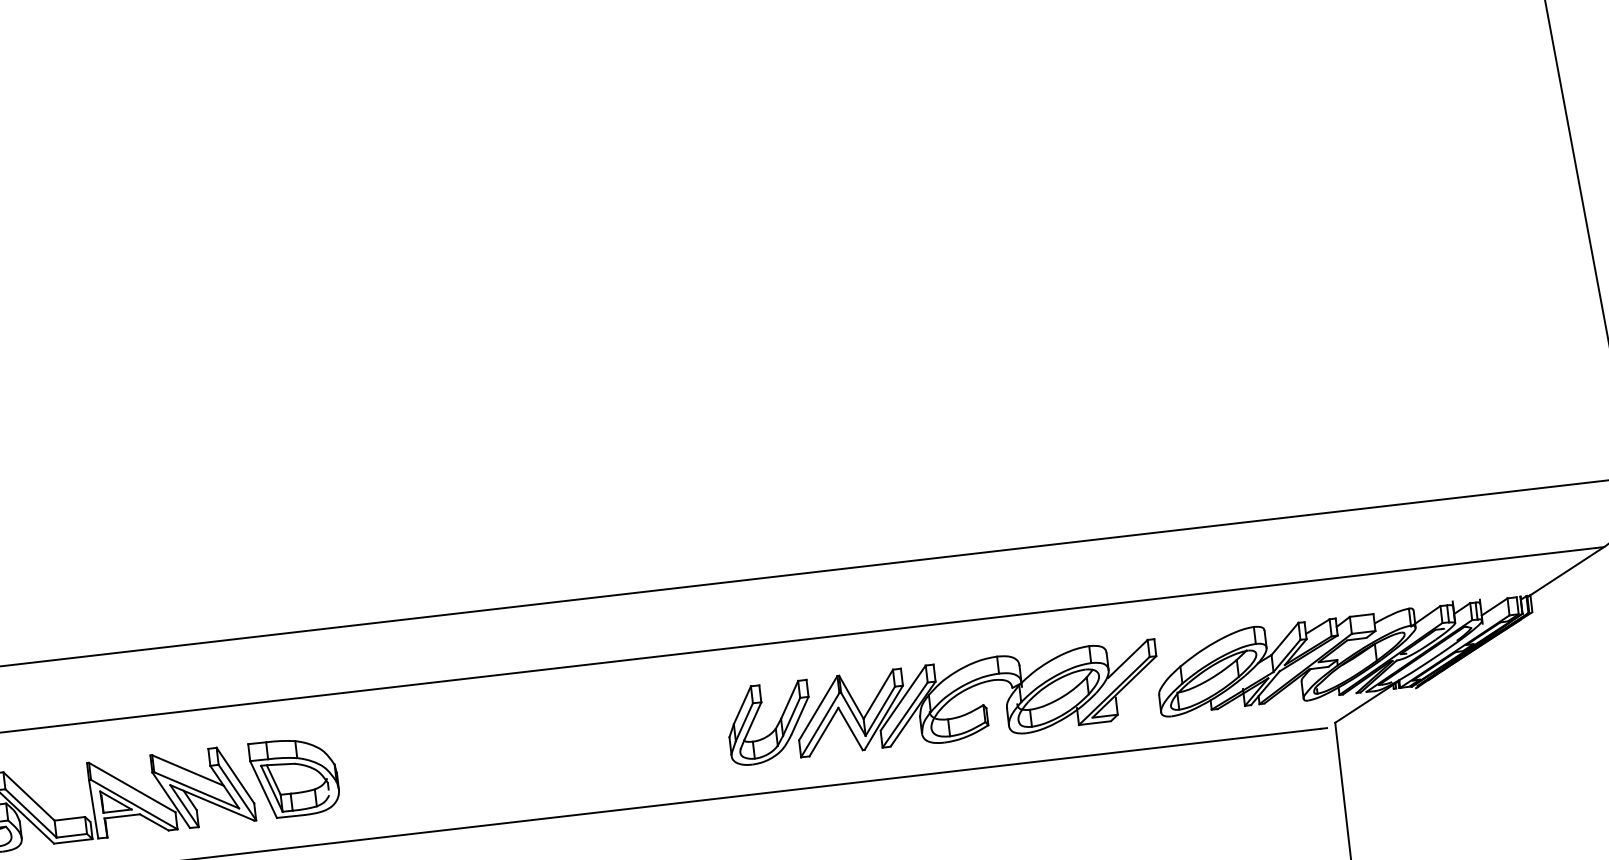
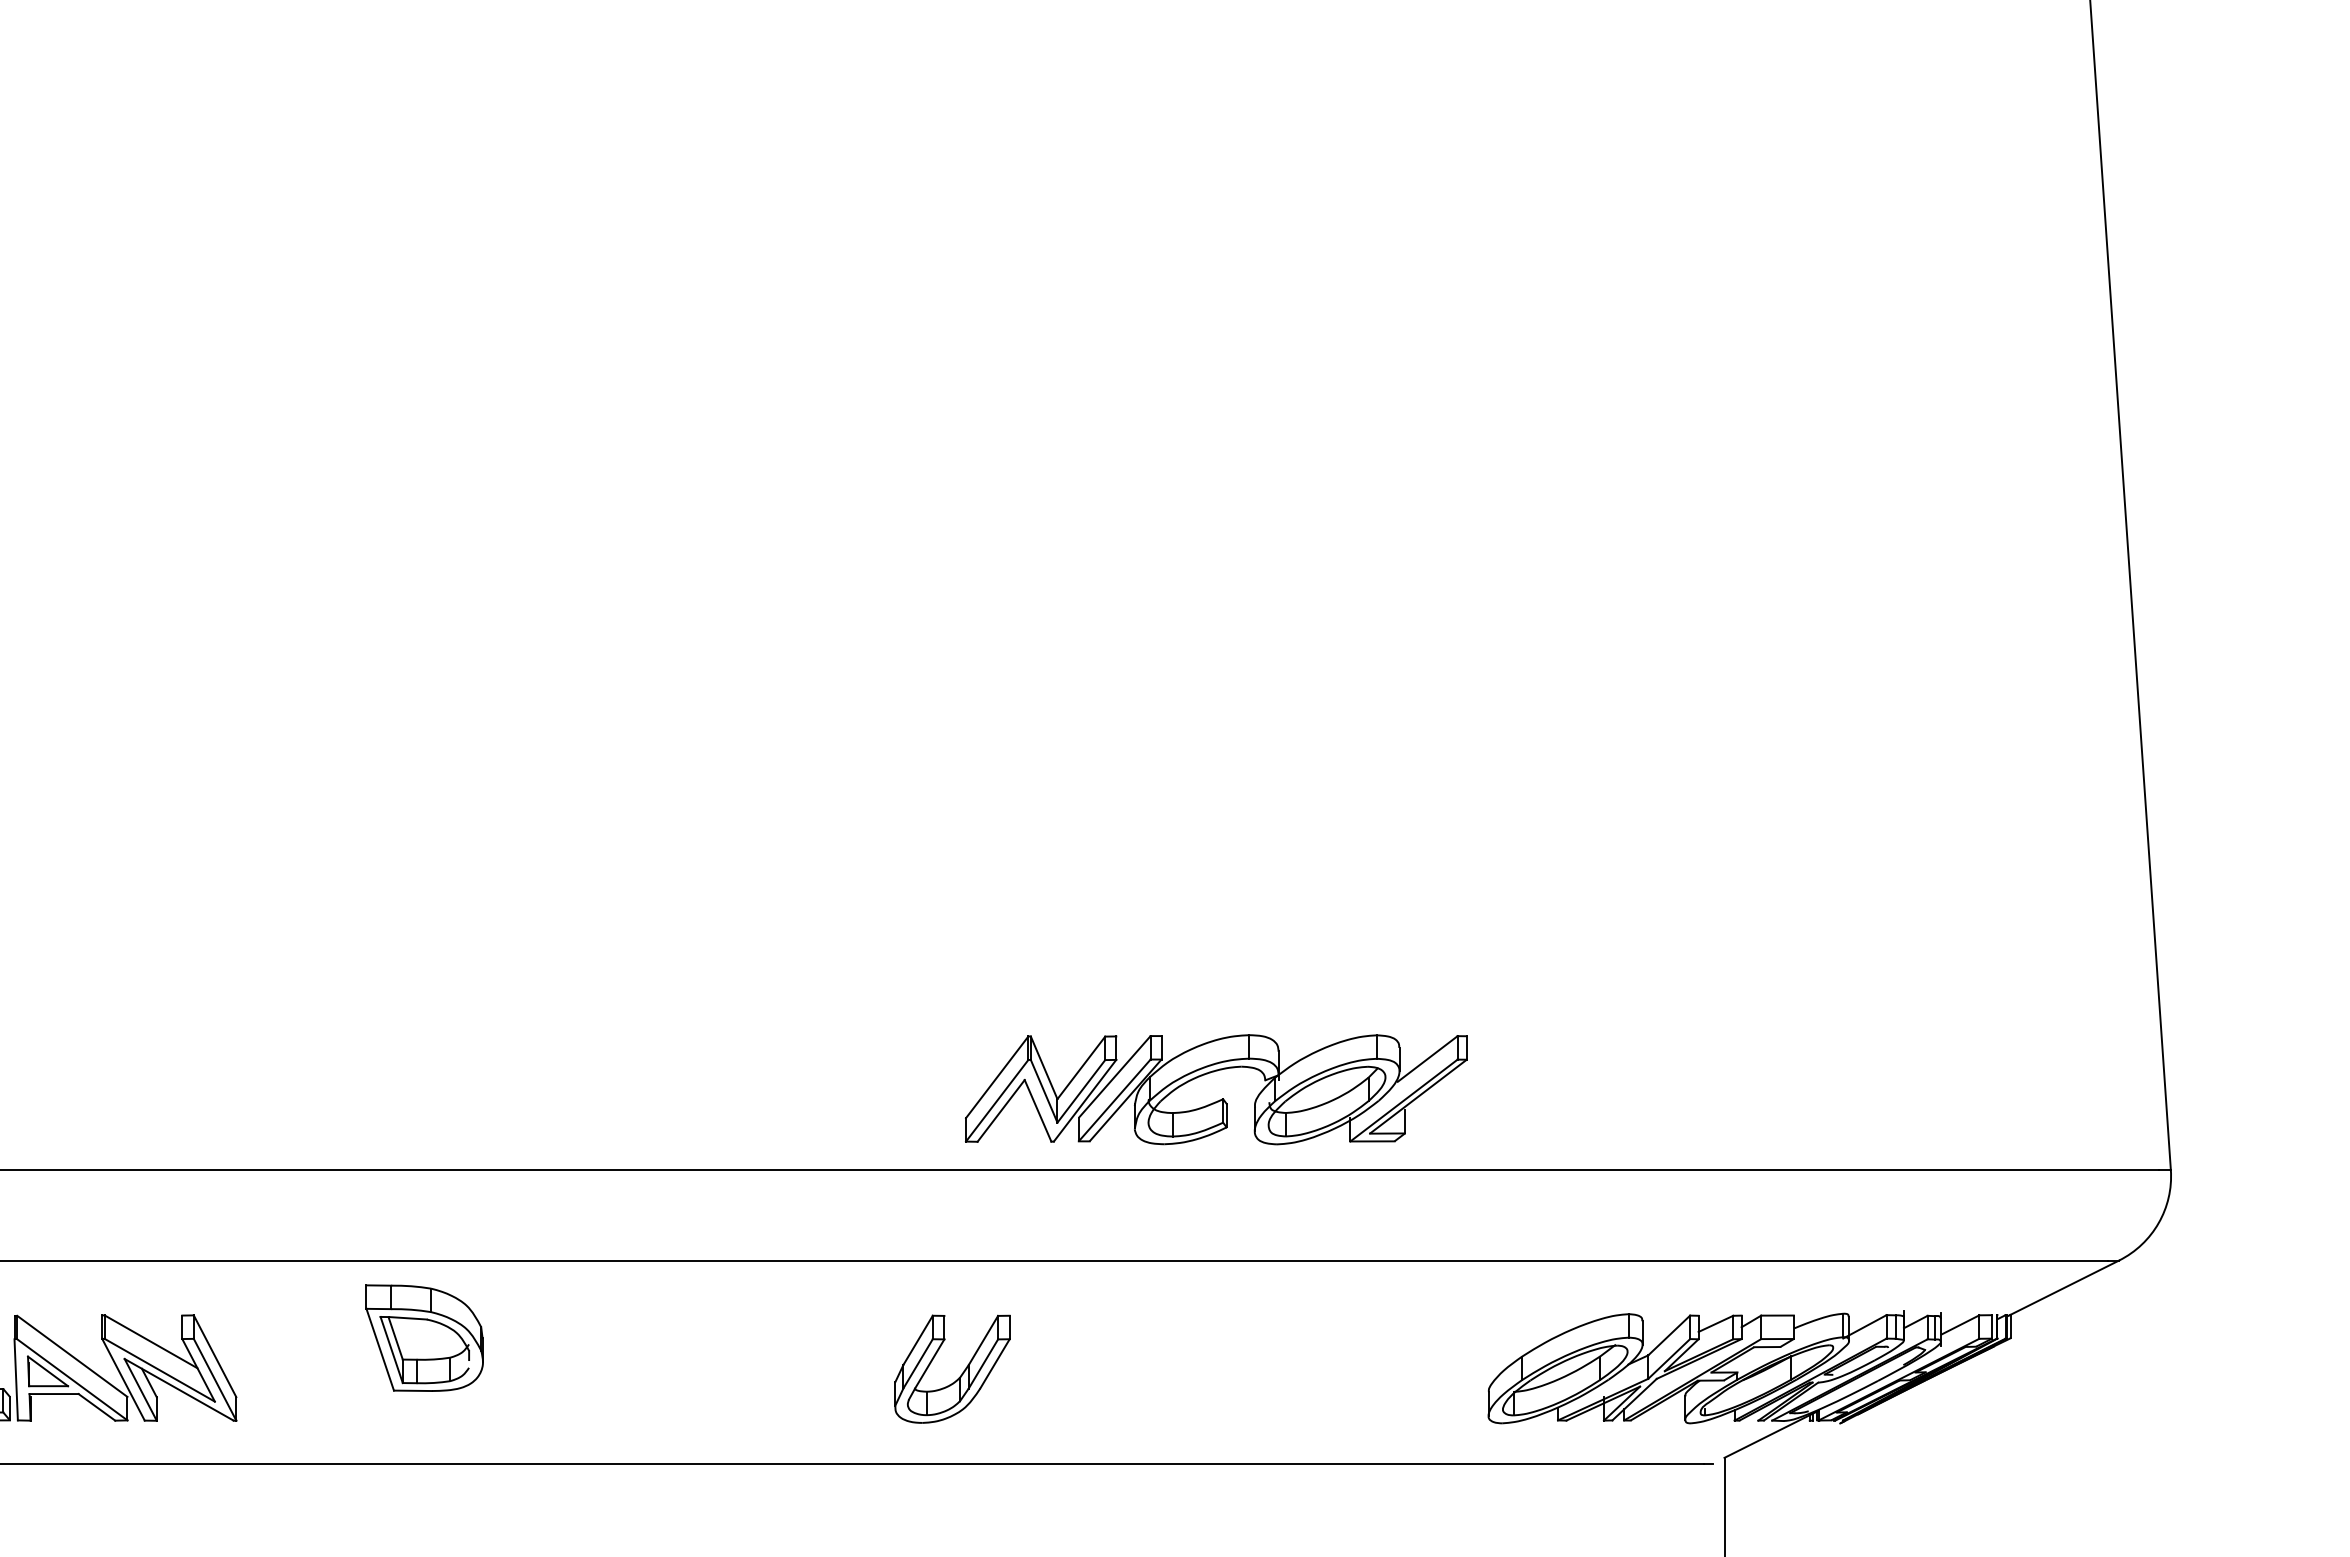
part: (980, 705) -> (1219, 1099), moved
part: (294, 776) -> (424, 1337), moved

